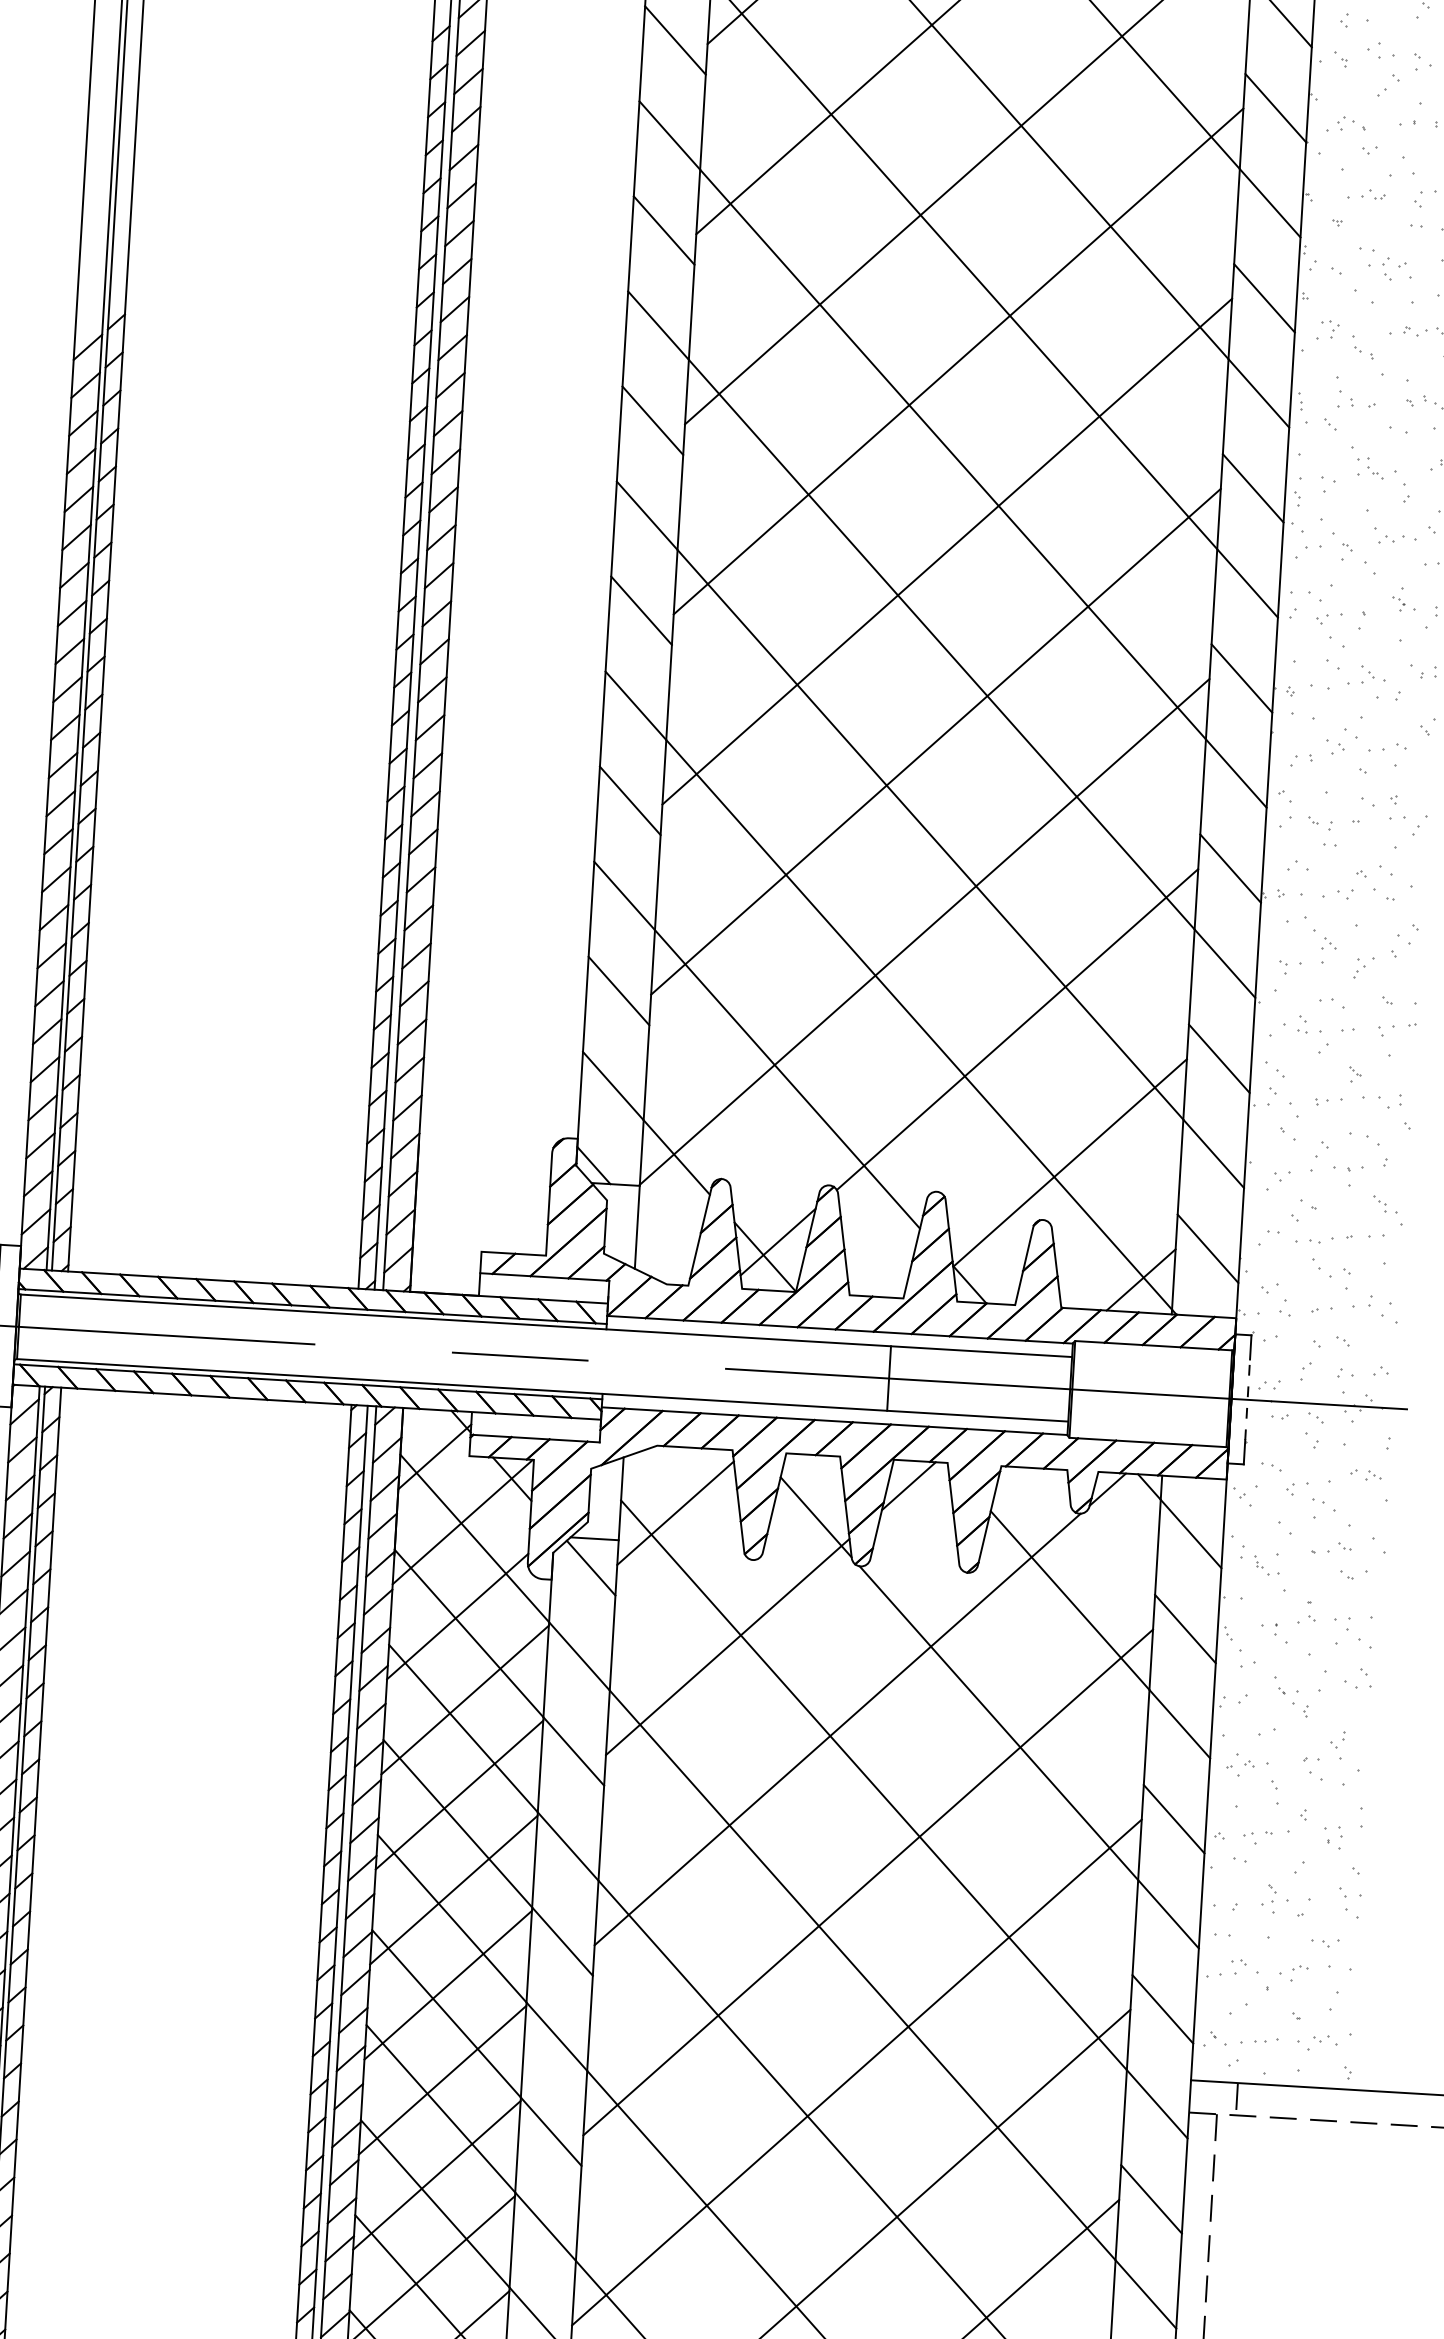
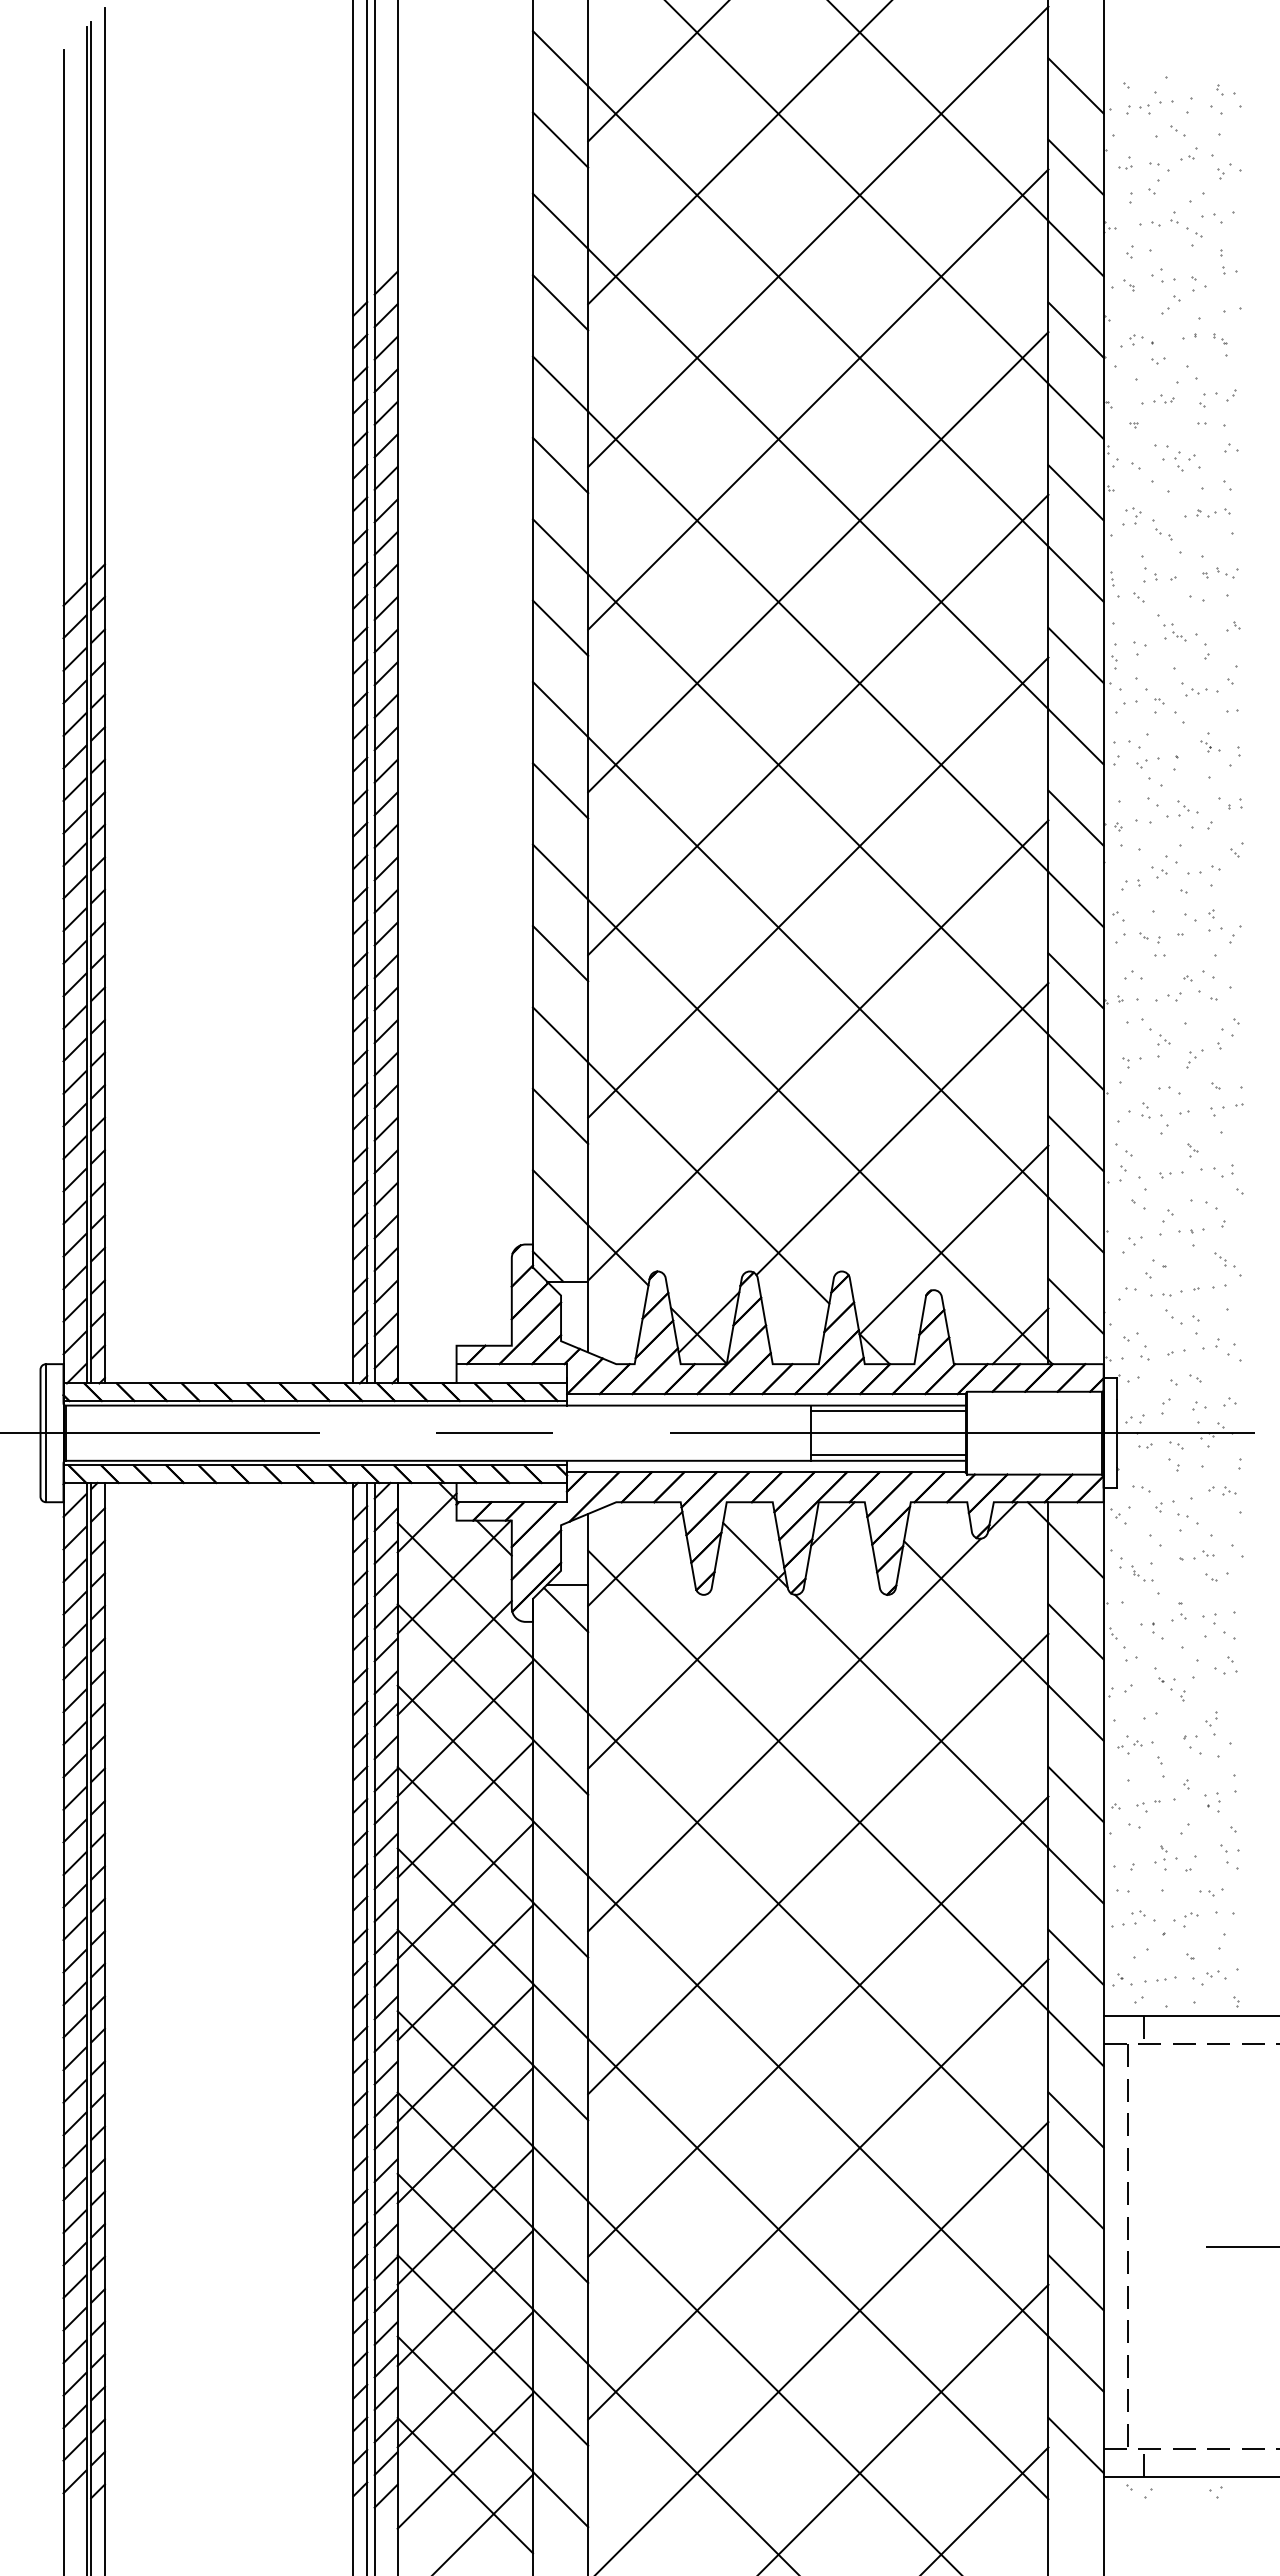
line: (980, 1358) -> (887, 1411), added
line: (1247, 1400) -> (1117, 1433), dashed -> solid
line: (977, 1409) -> (887, 1455), added

